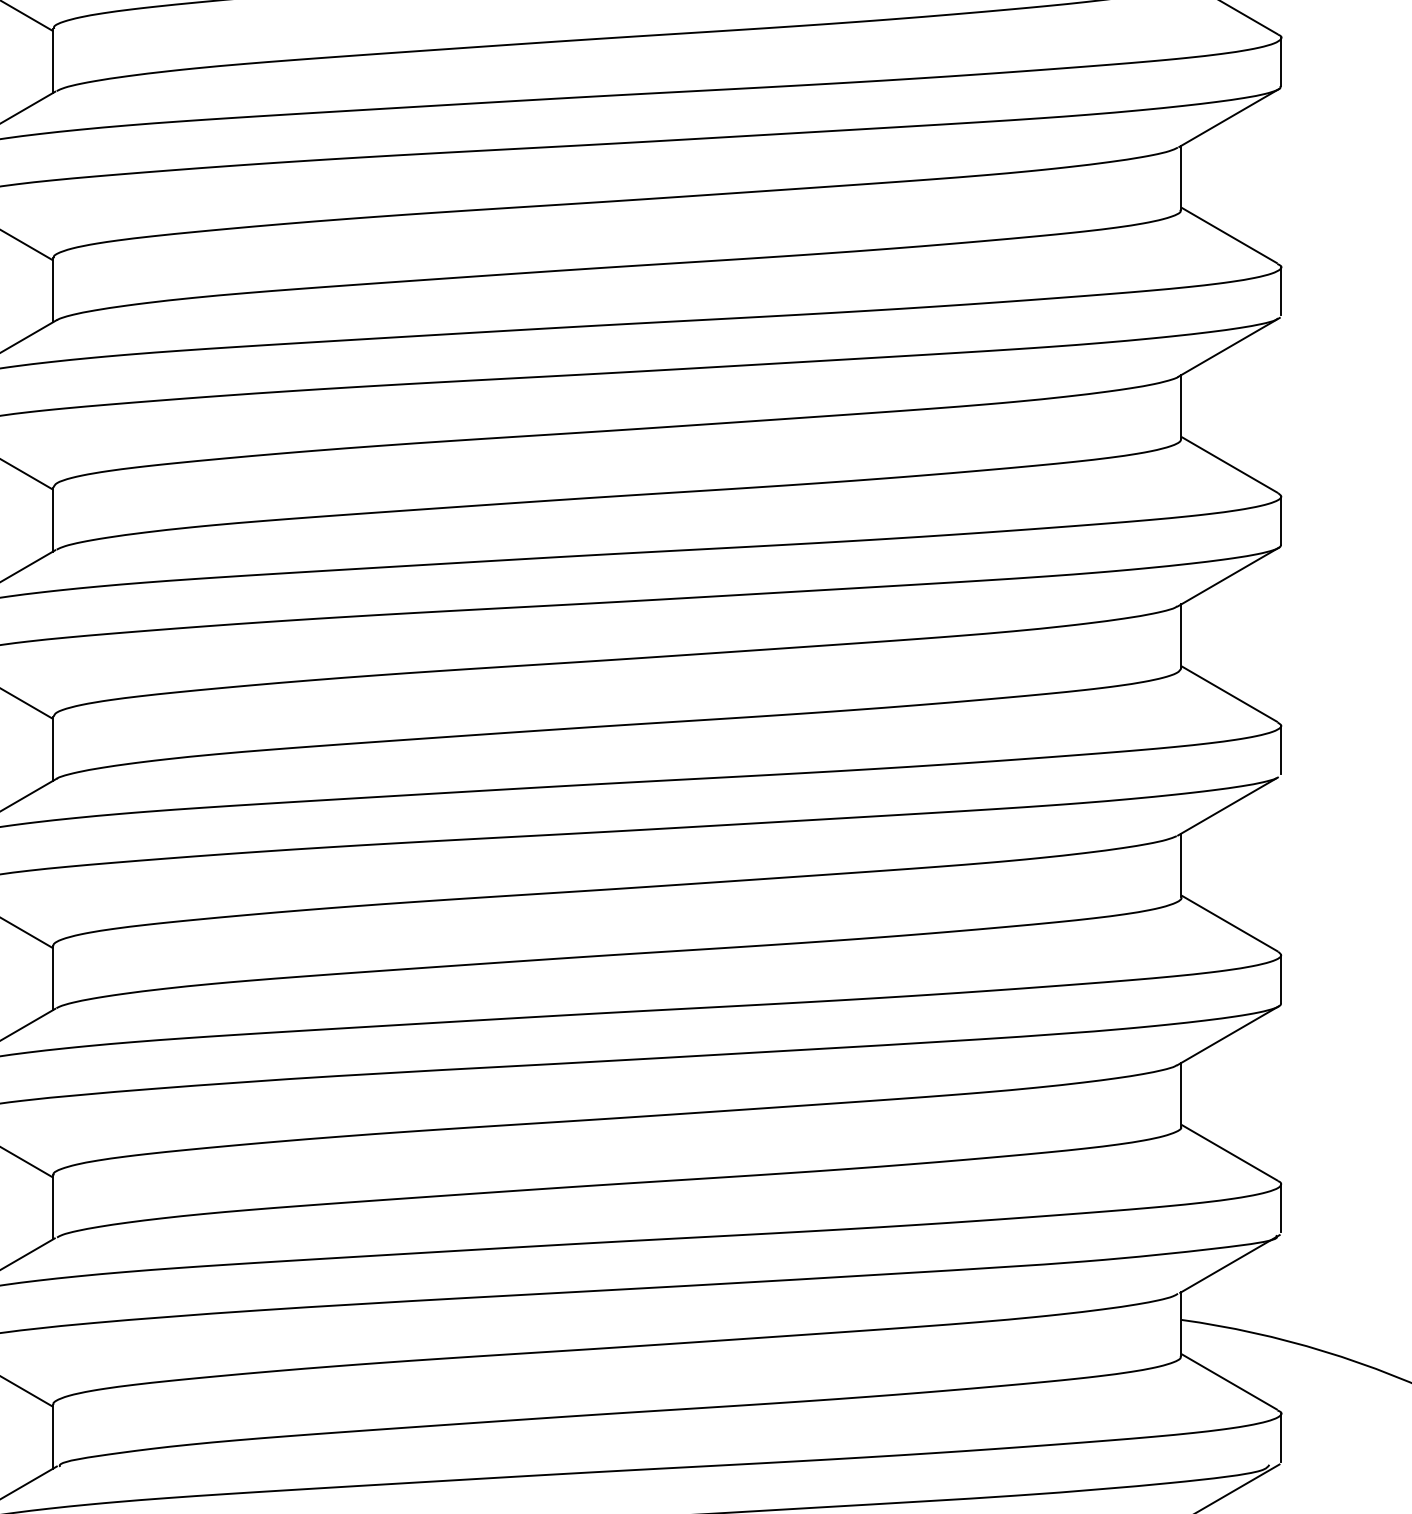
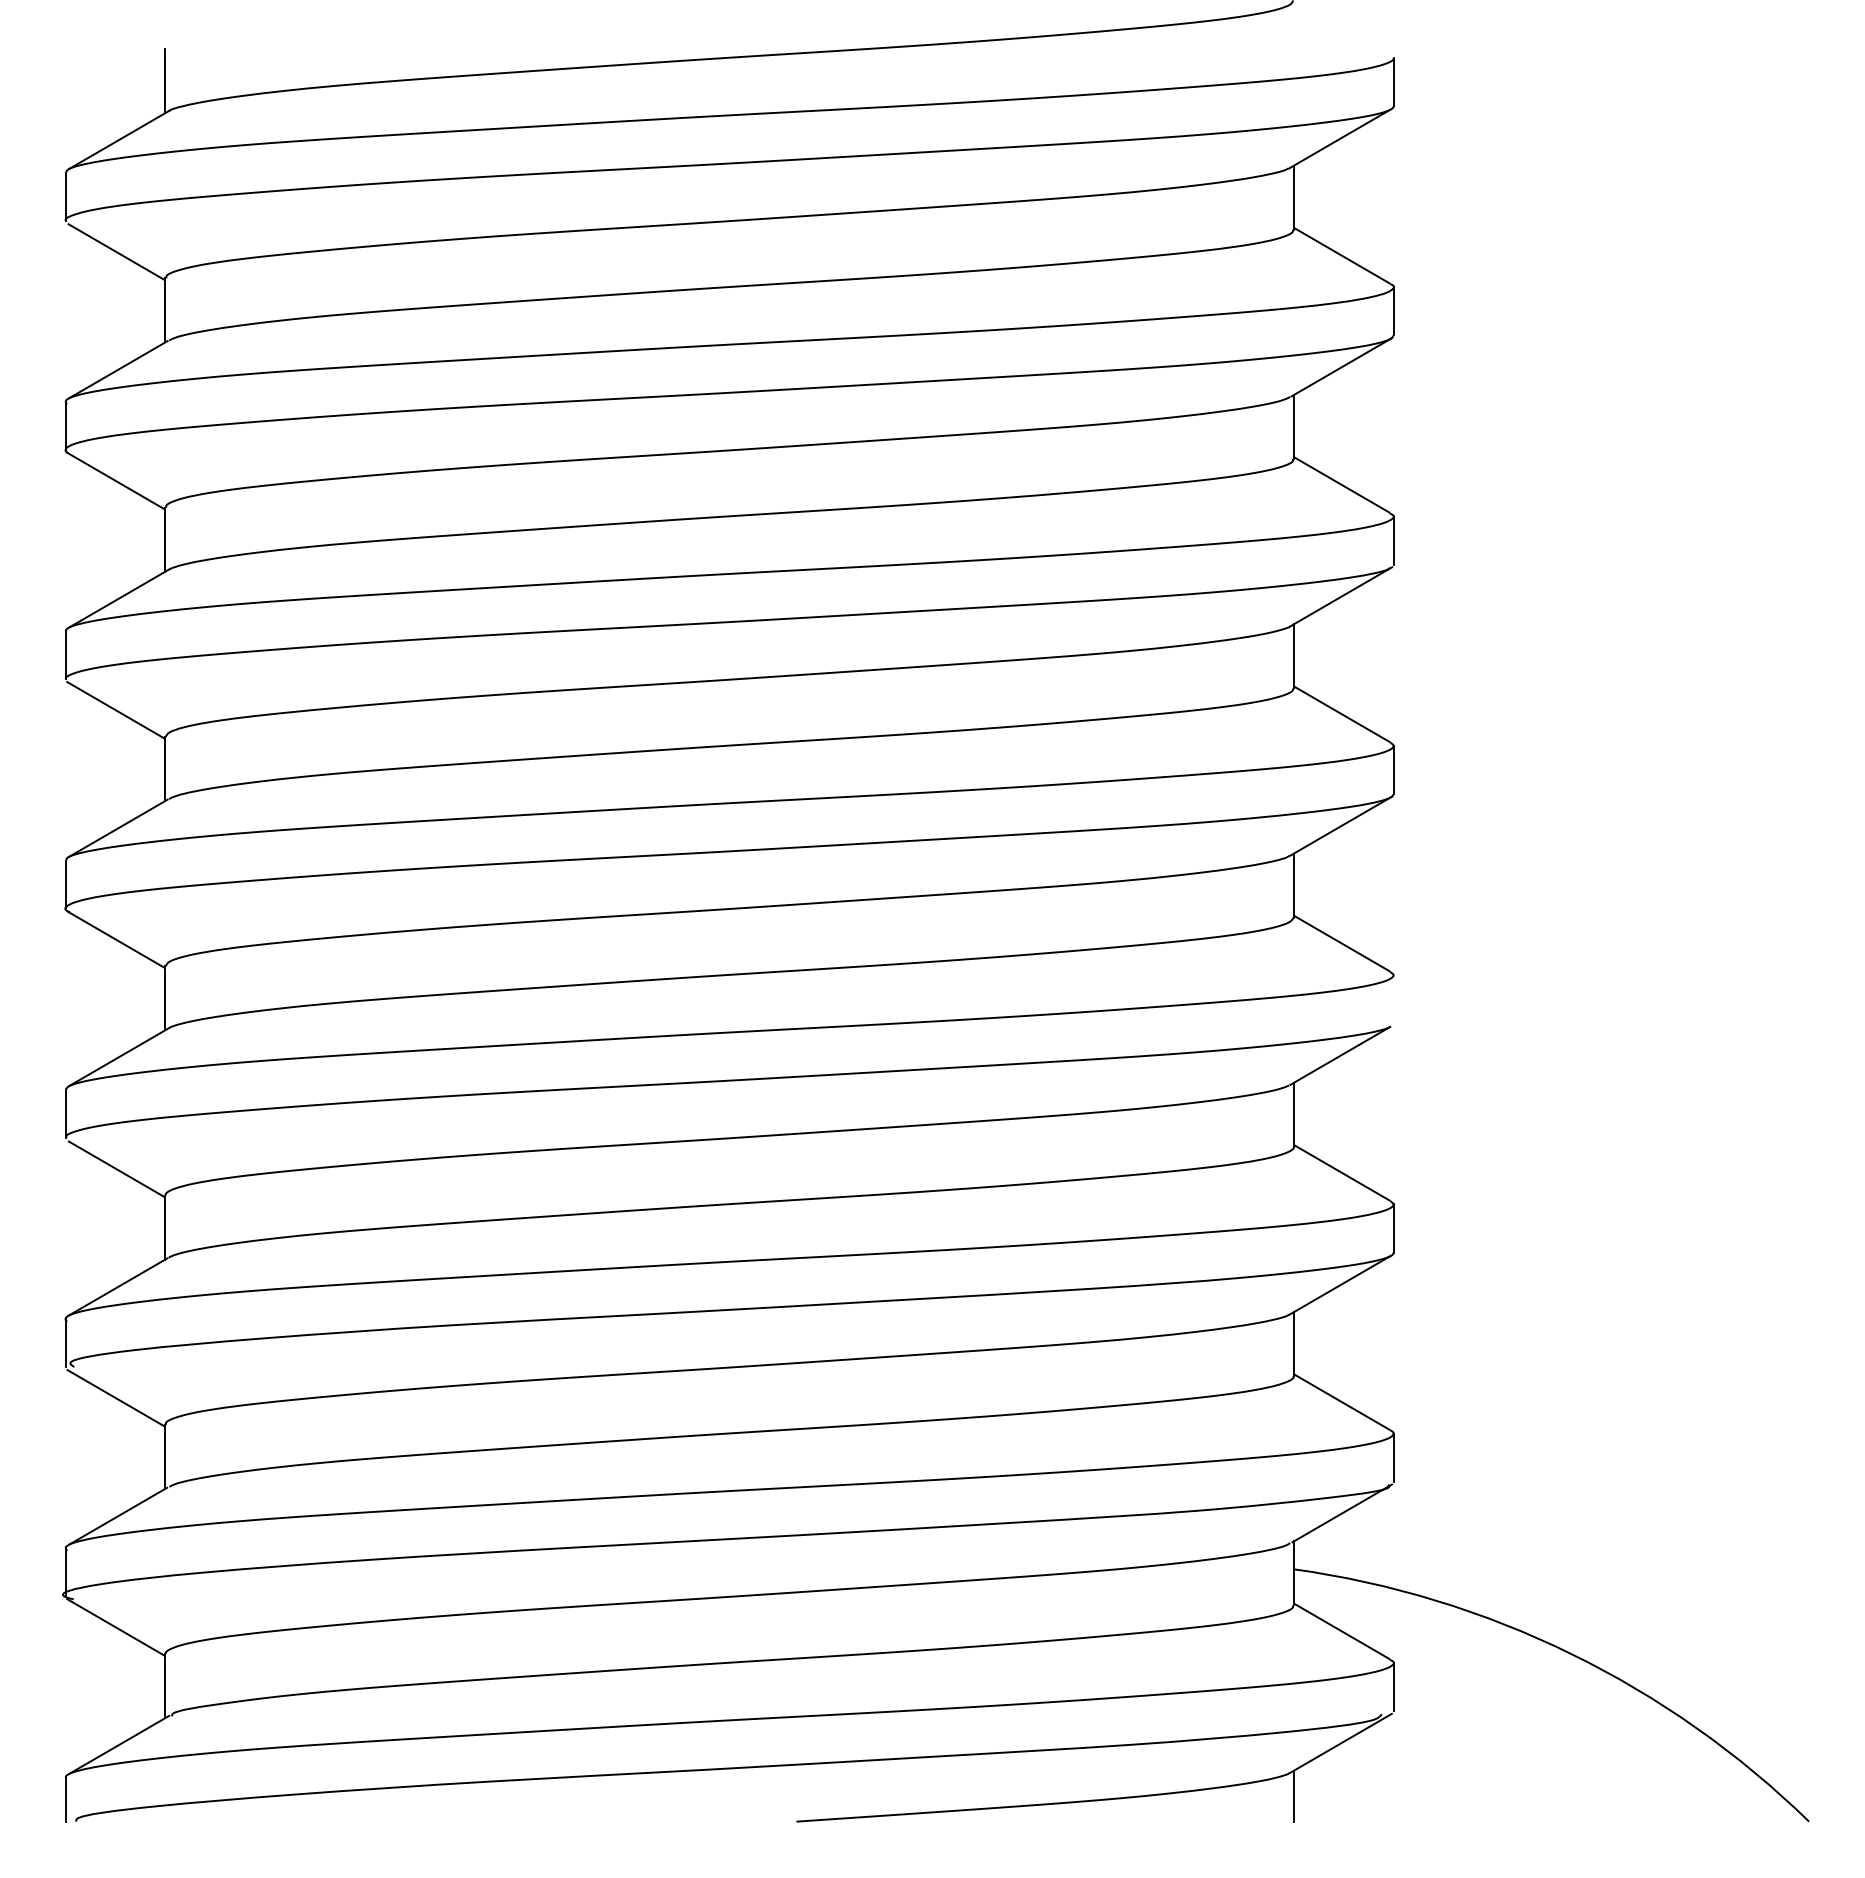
line: (1281, 750) -> (1393, 999), removed

